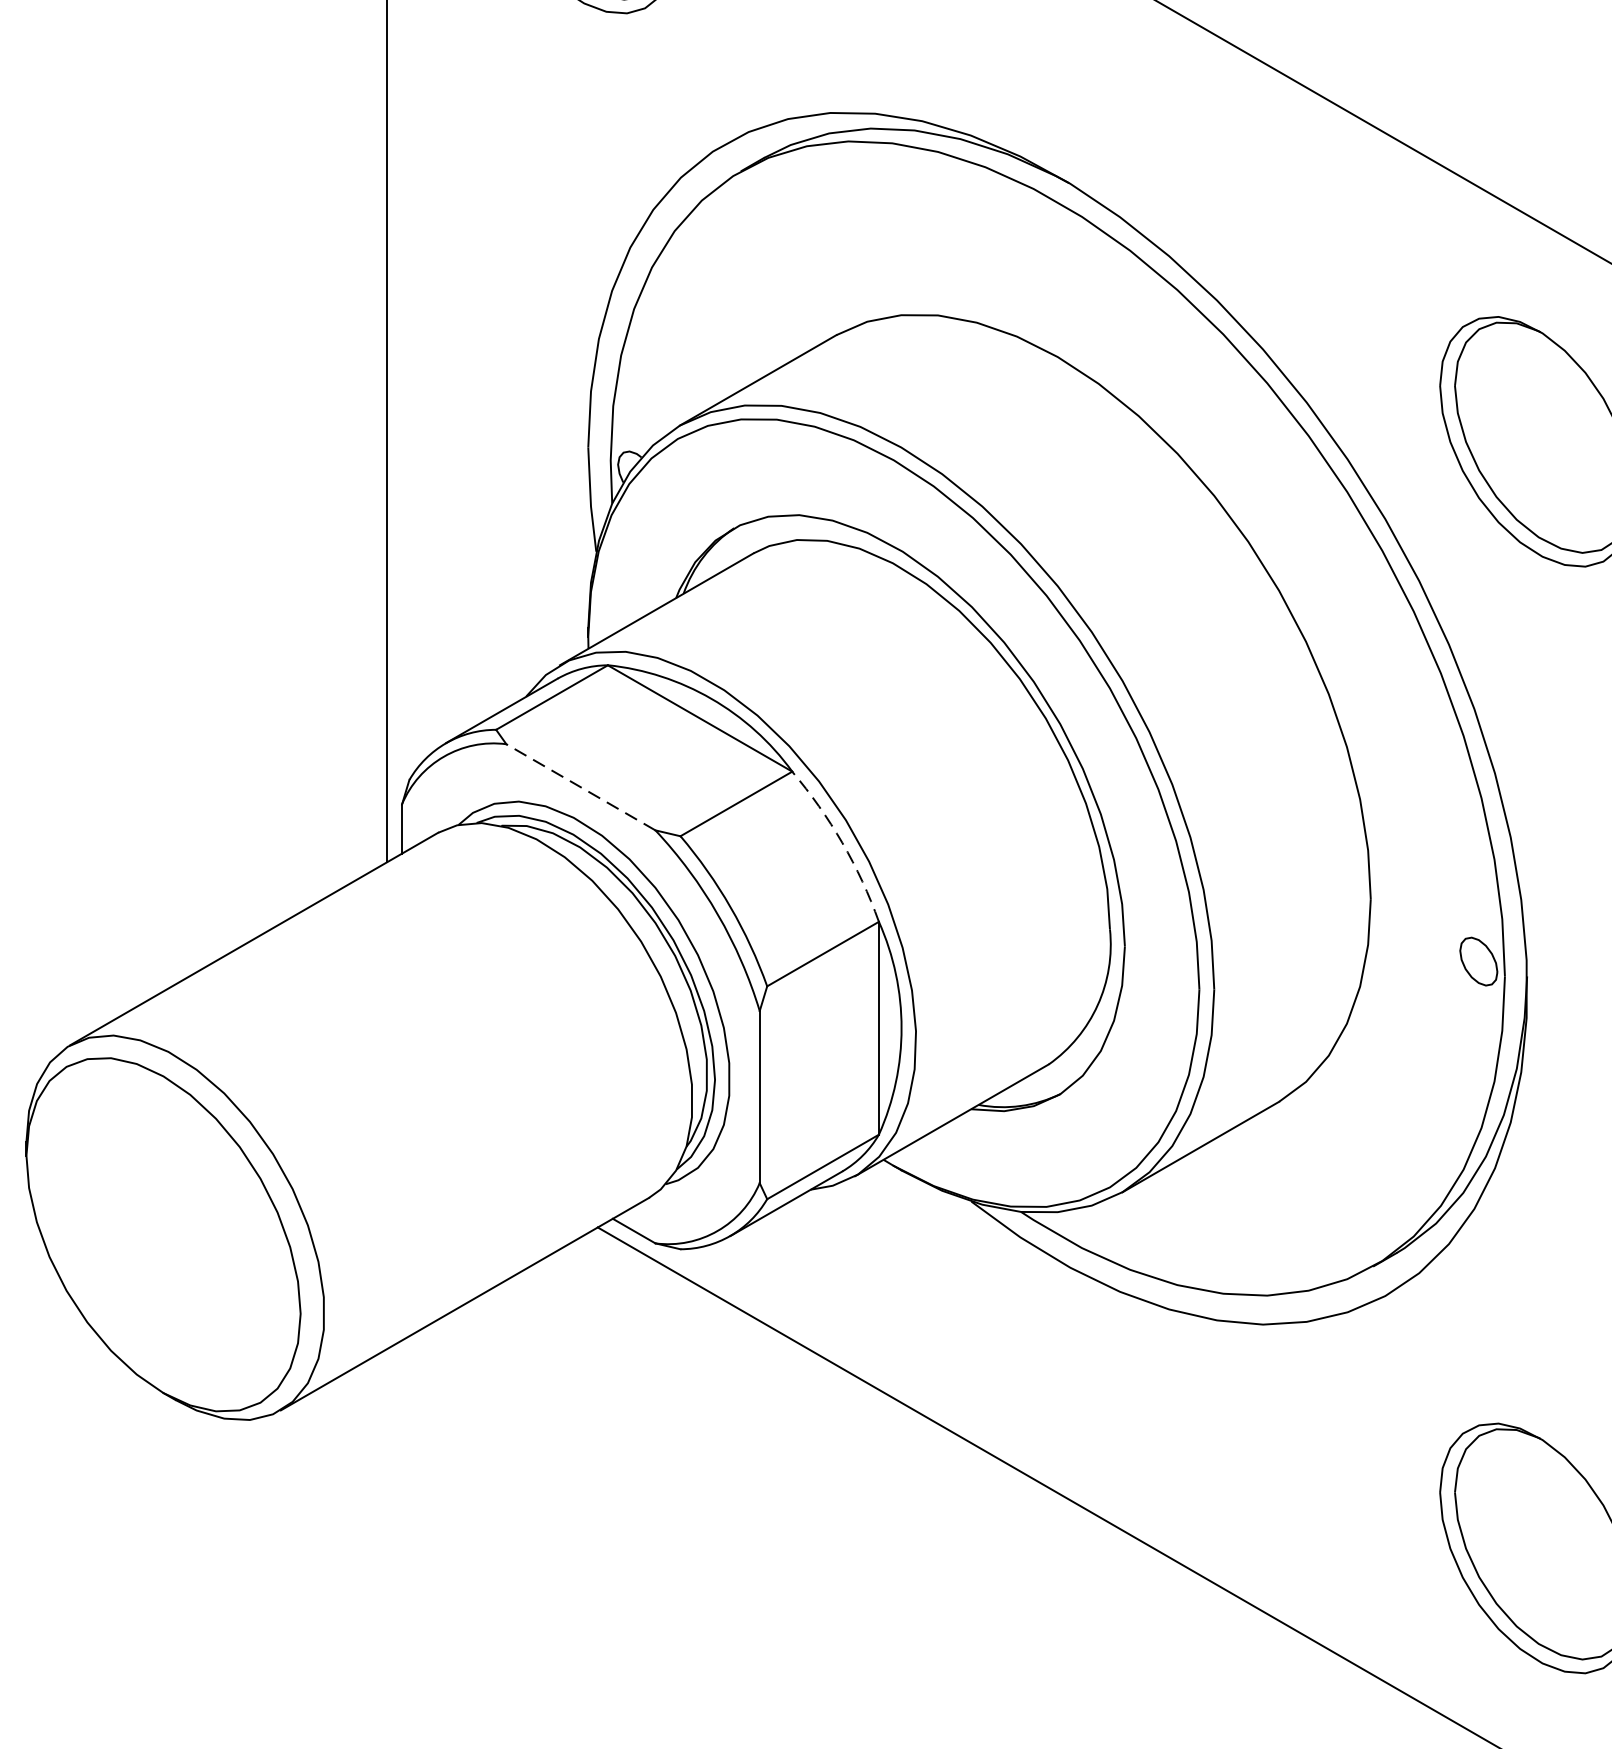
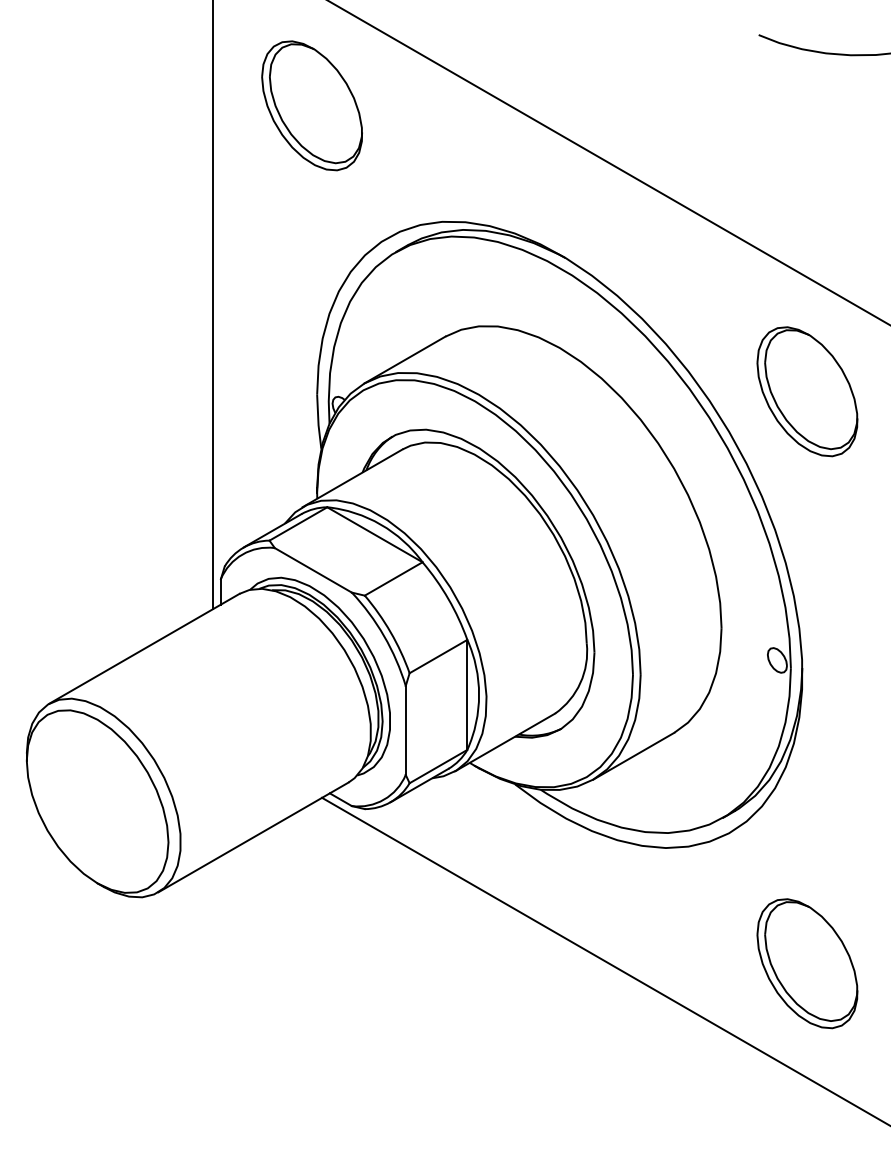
line: (579, 787) -> (312, 570), dashed -> solid
arc: (842, 843) -> (448, 599), dashed -> solid

